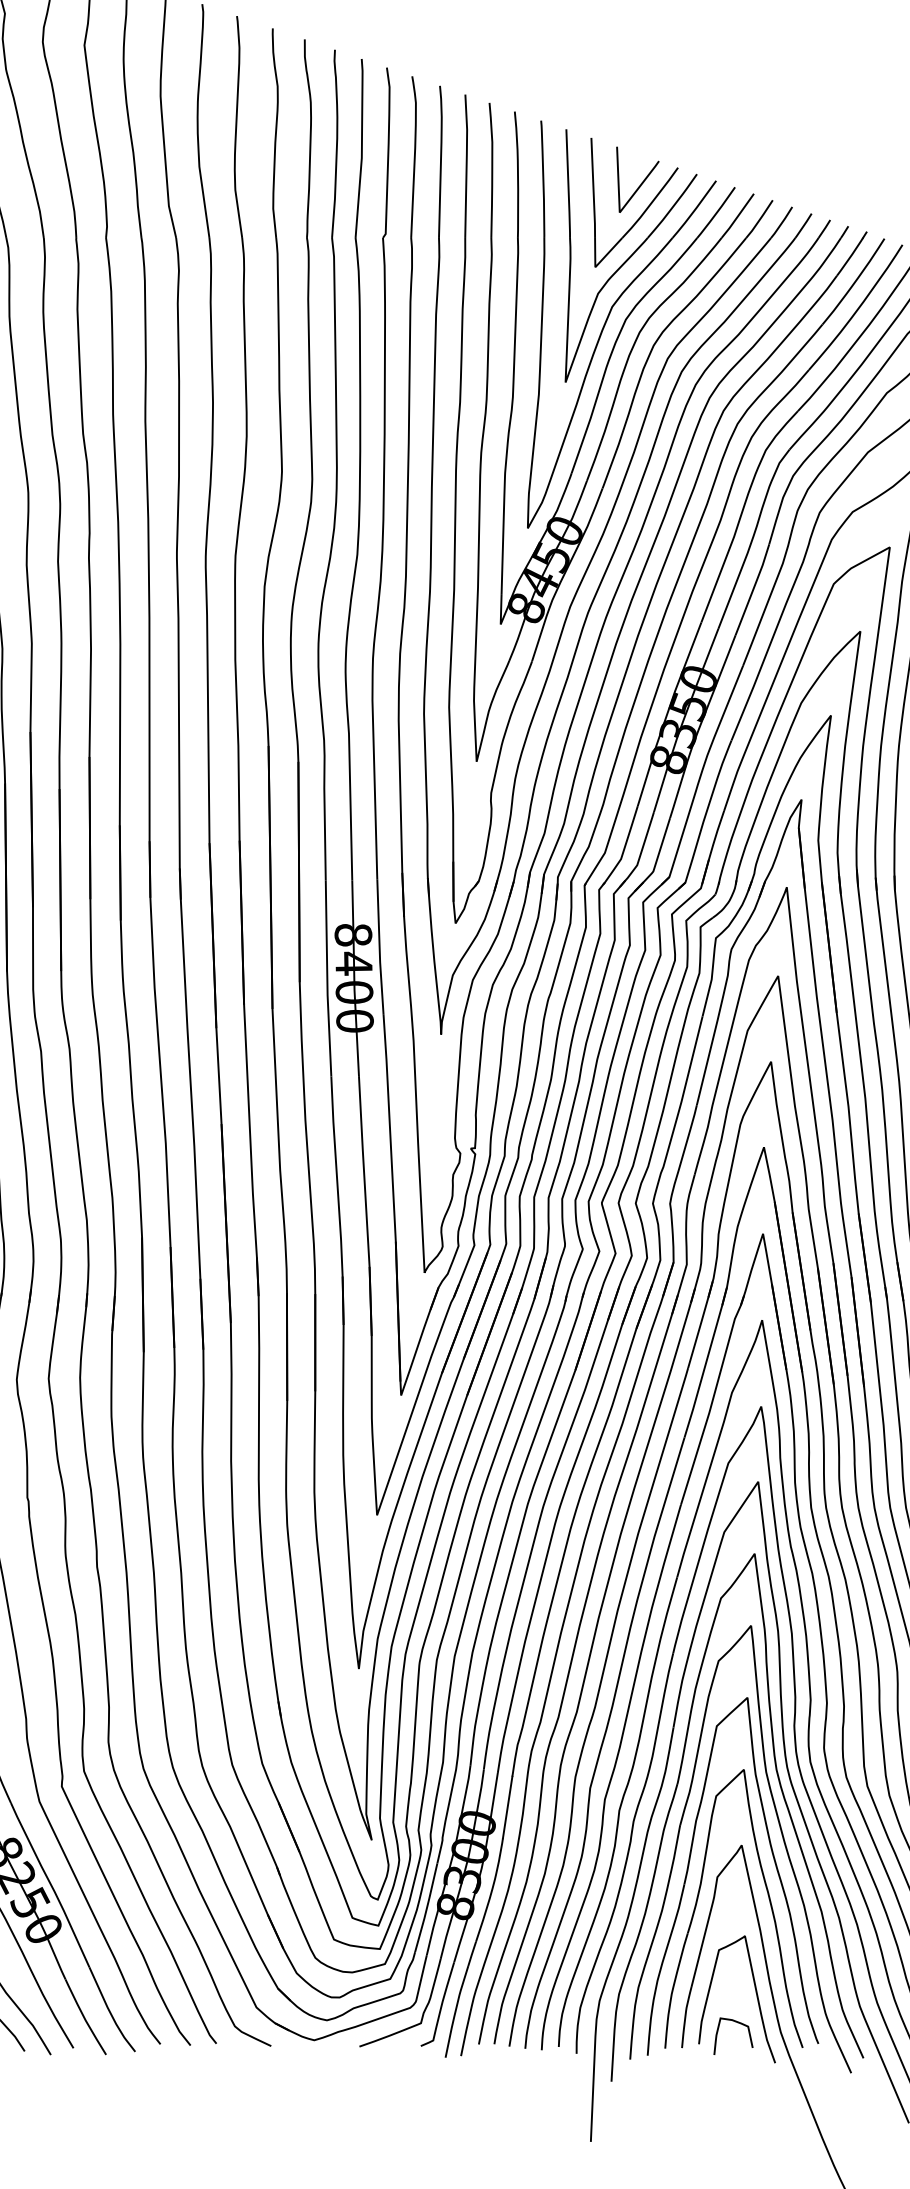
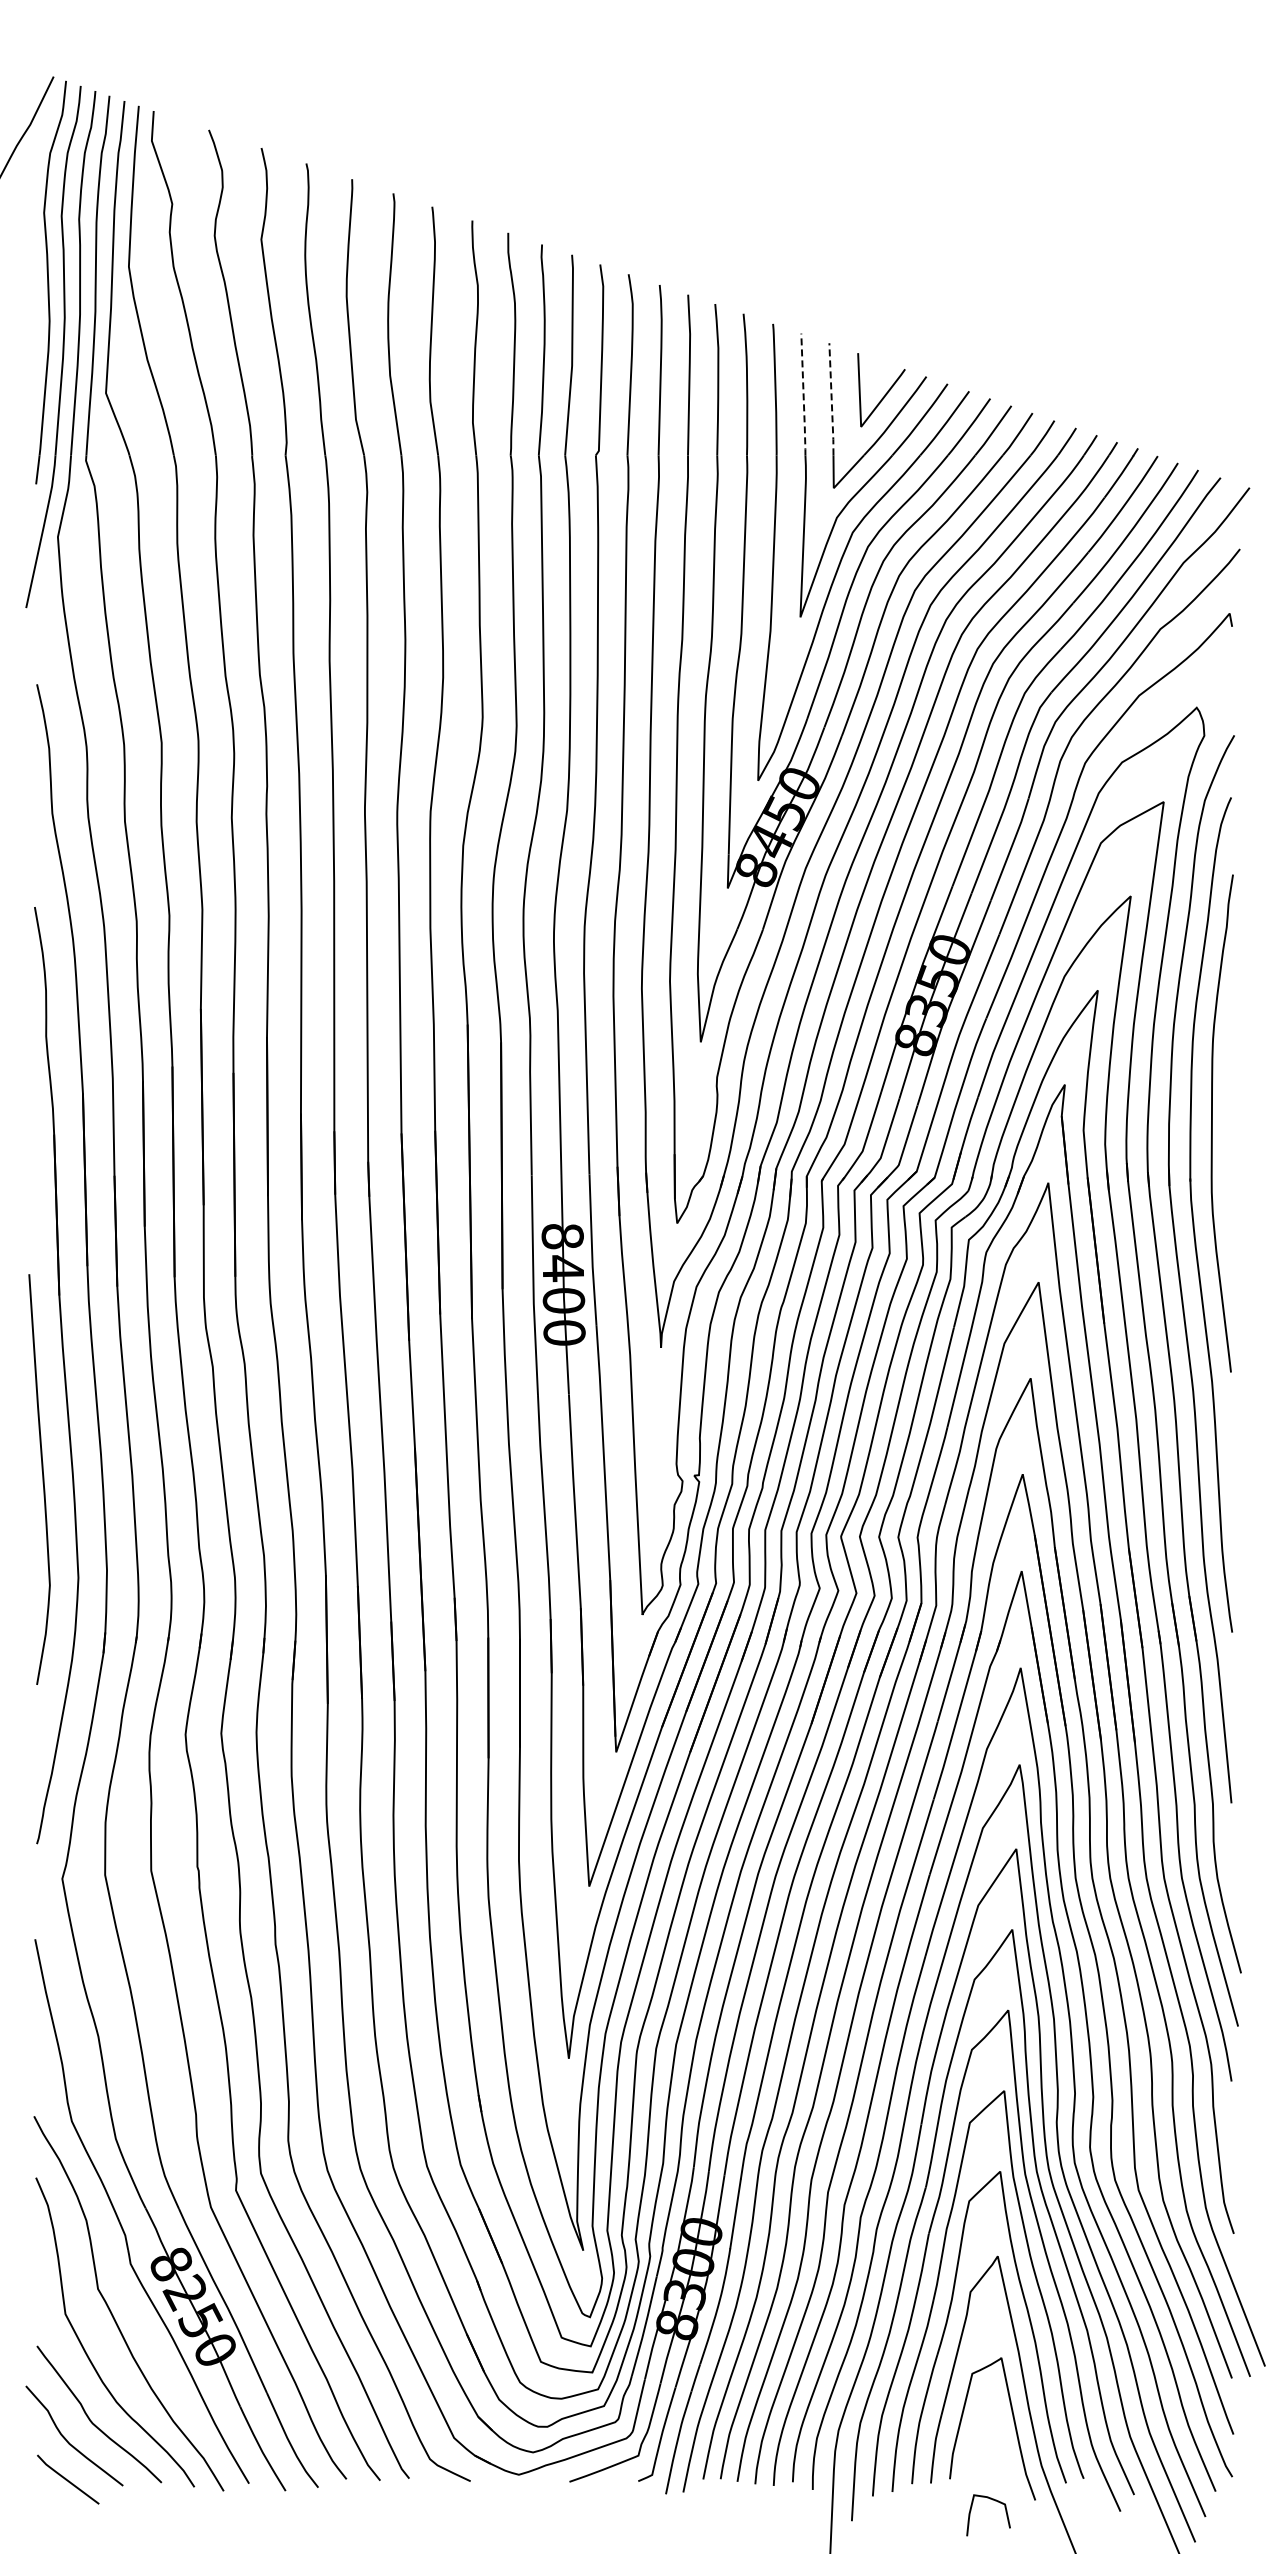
line: (568, 184) -> (803, 395), solid -> dashed
line: (593, 188) -> (831, 399), solid -> dashed
curve: (736, 2023) -> (992, 2500), moved

